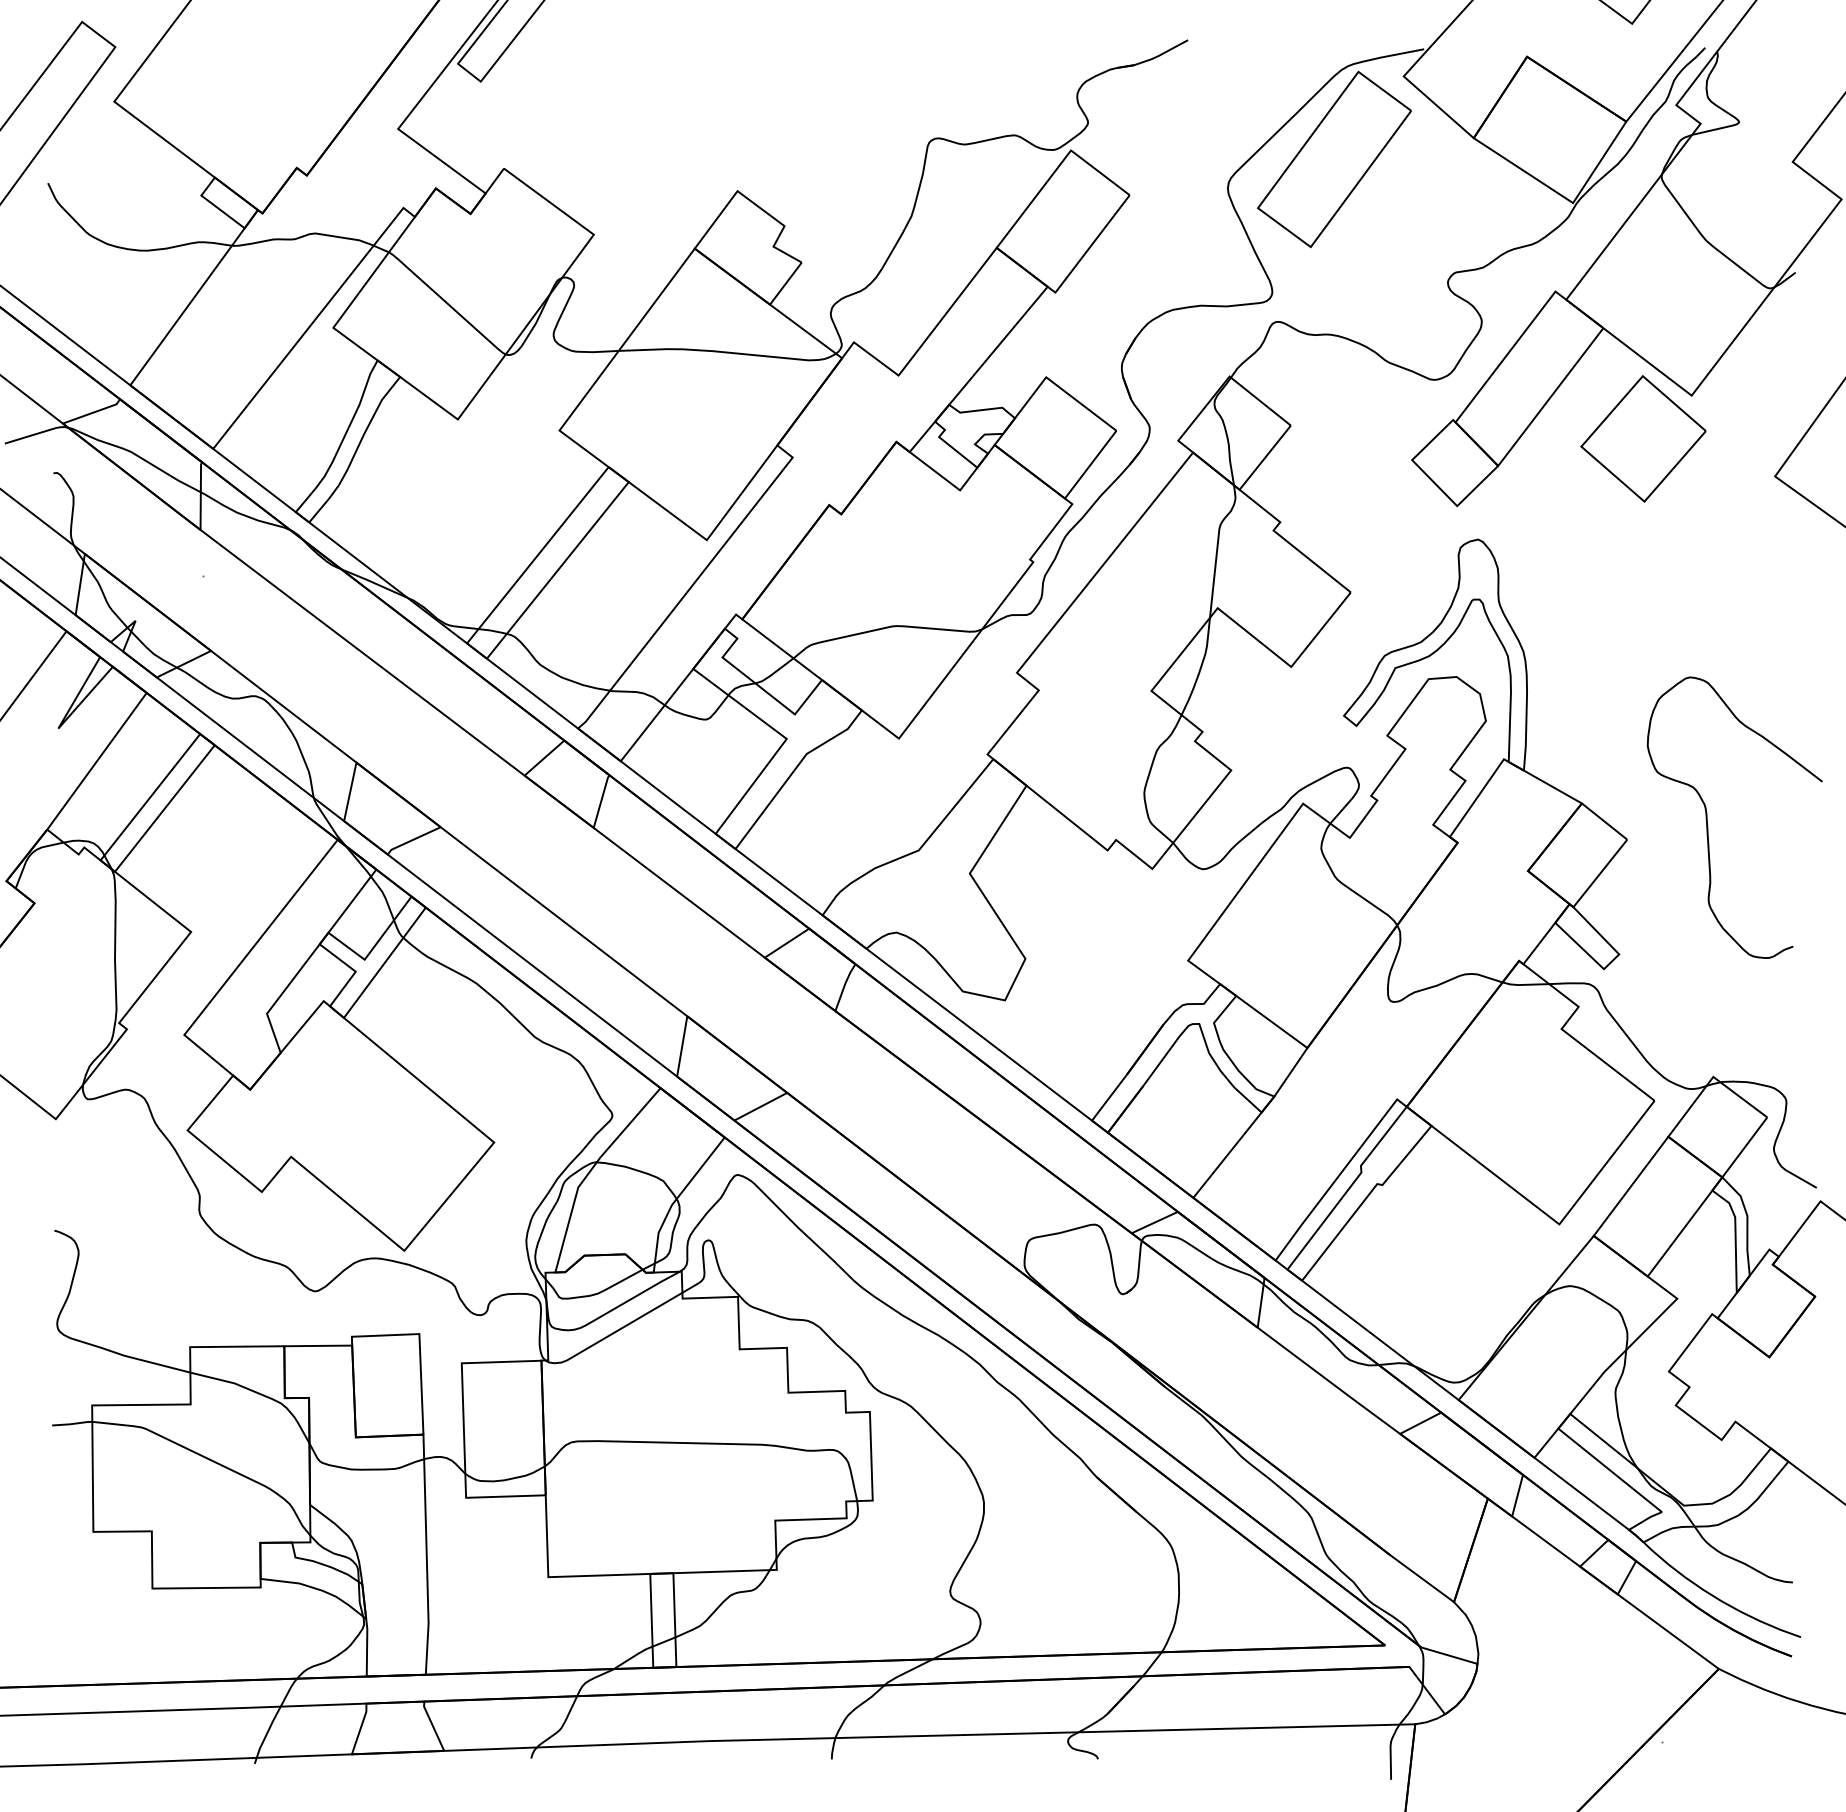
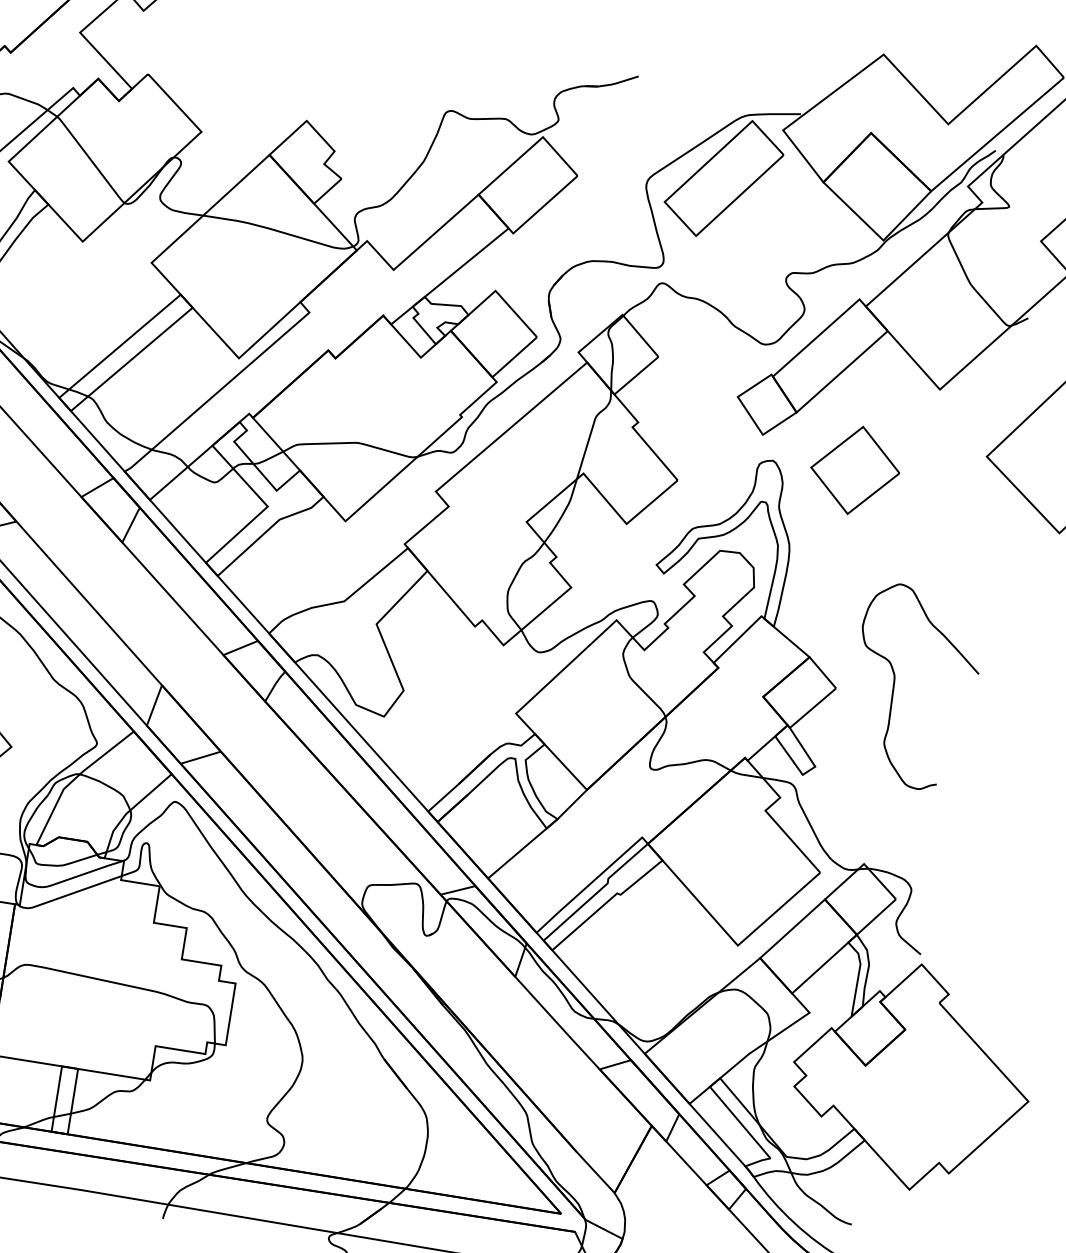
part: (1643, 438) -> (855, 470), moved

